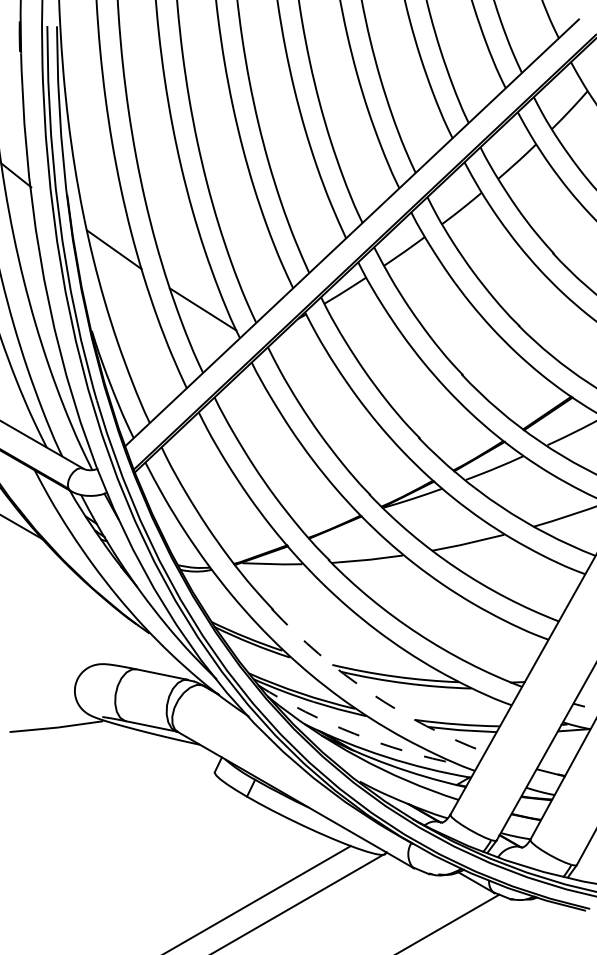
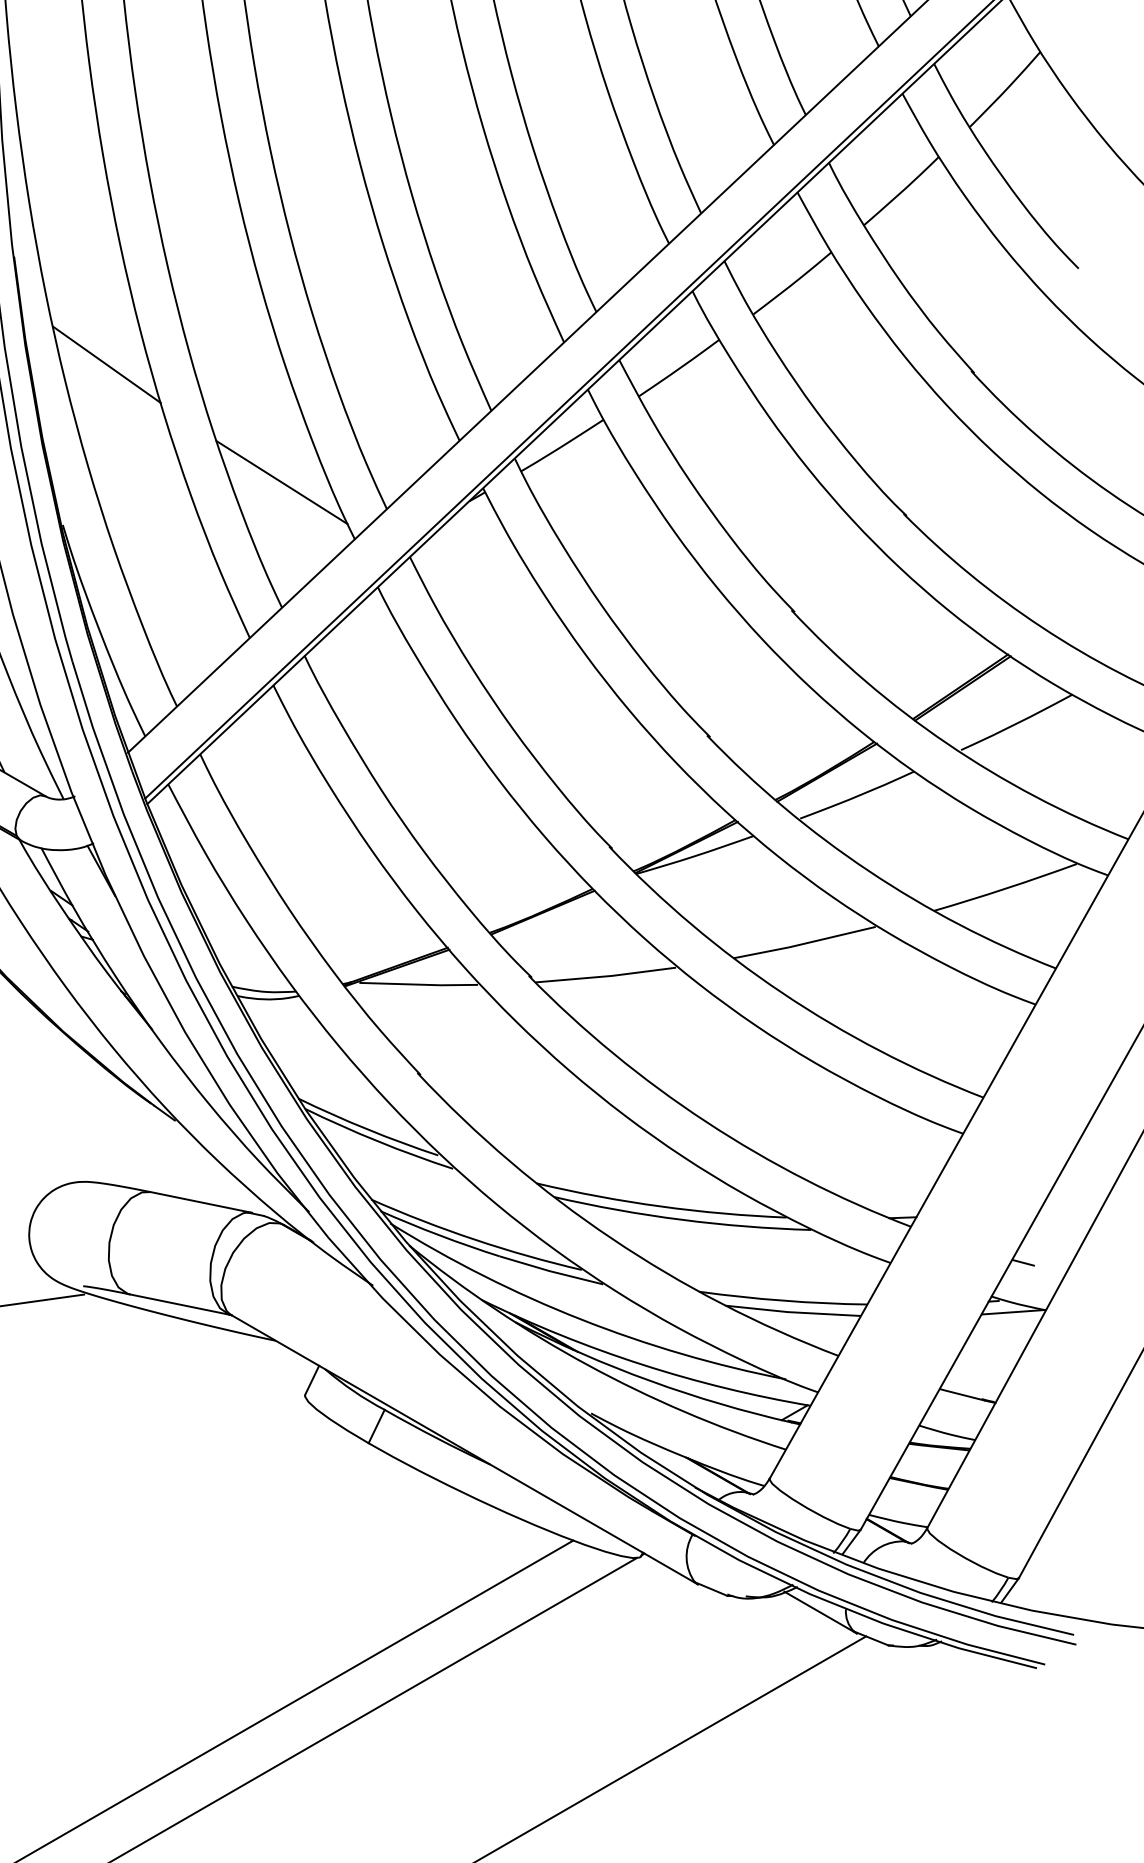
arc: (370, 692) -> (612, 1237), dashed -> solid
arc: (354, 733) -> (580, 1318), dashed -> solid

